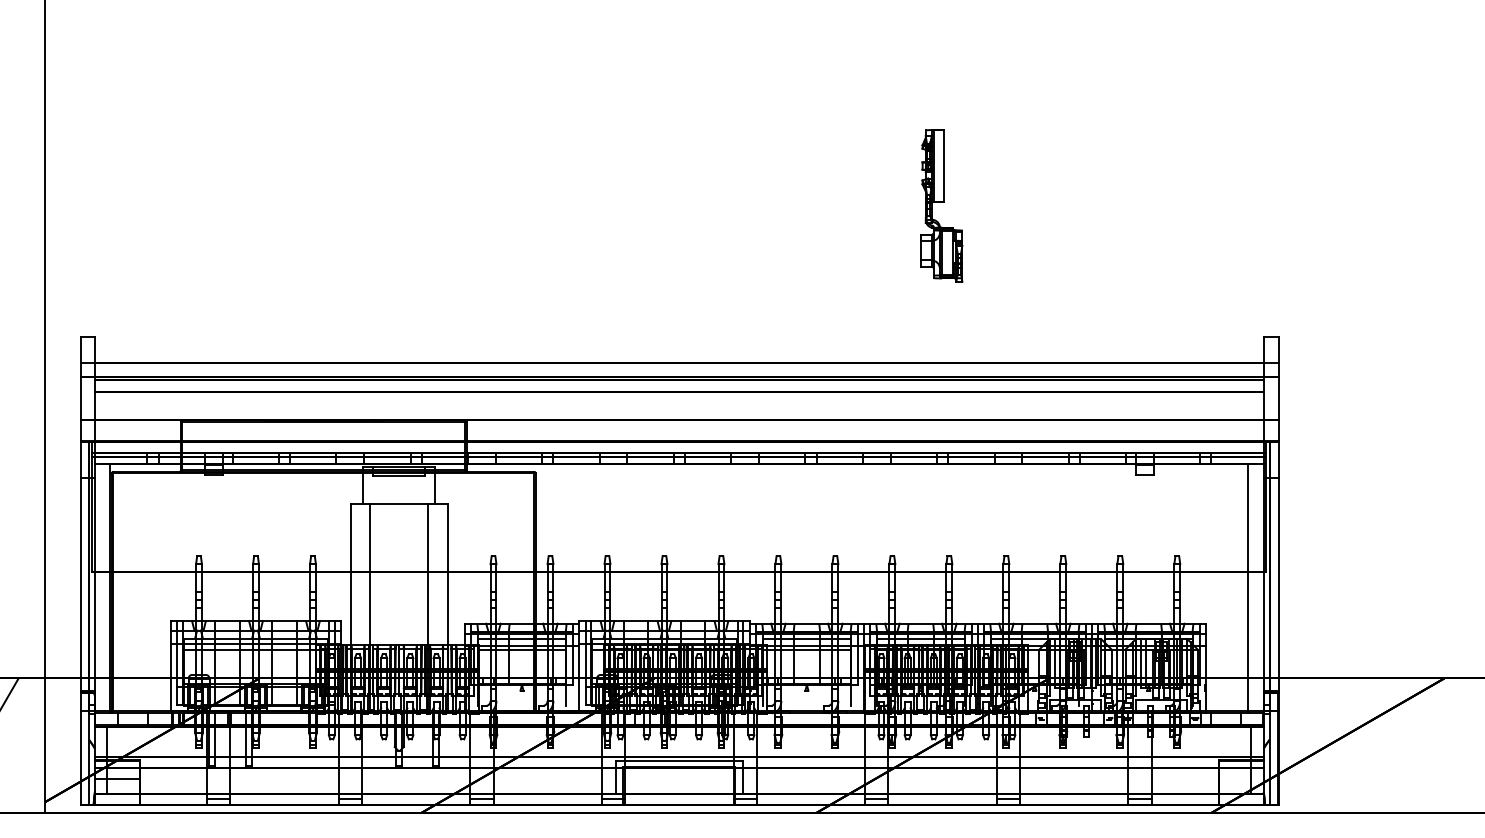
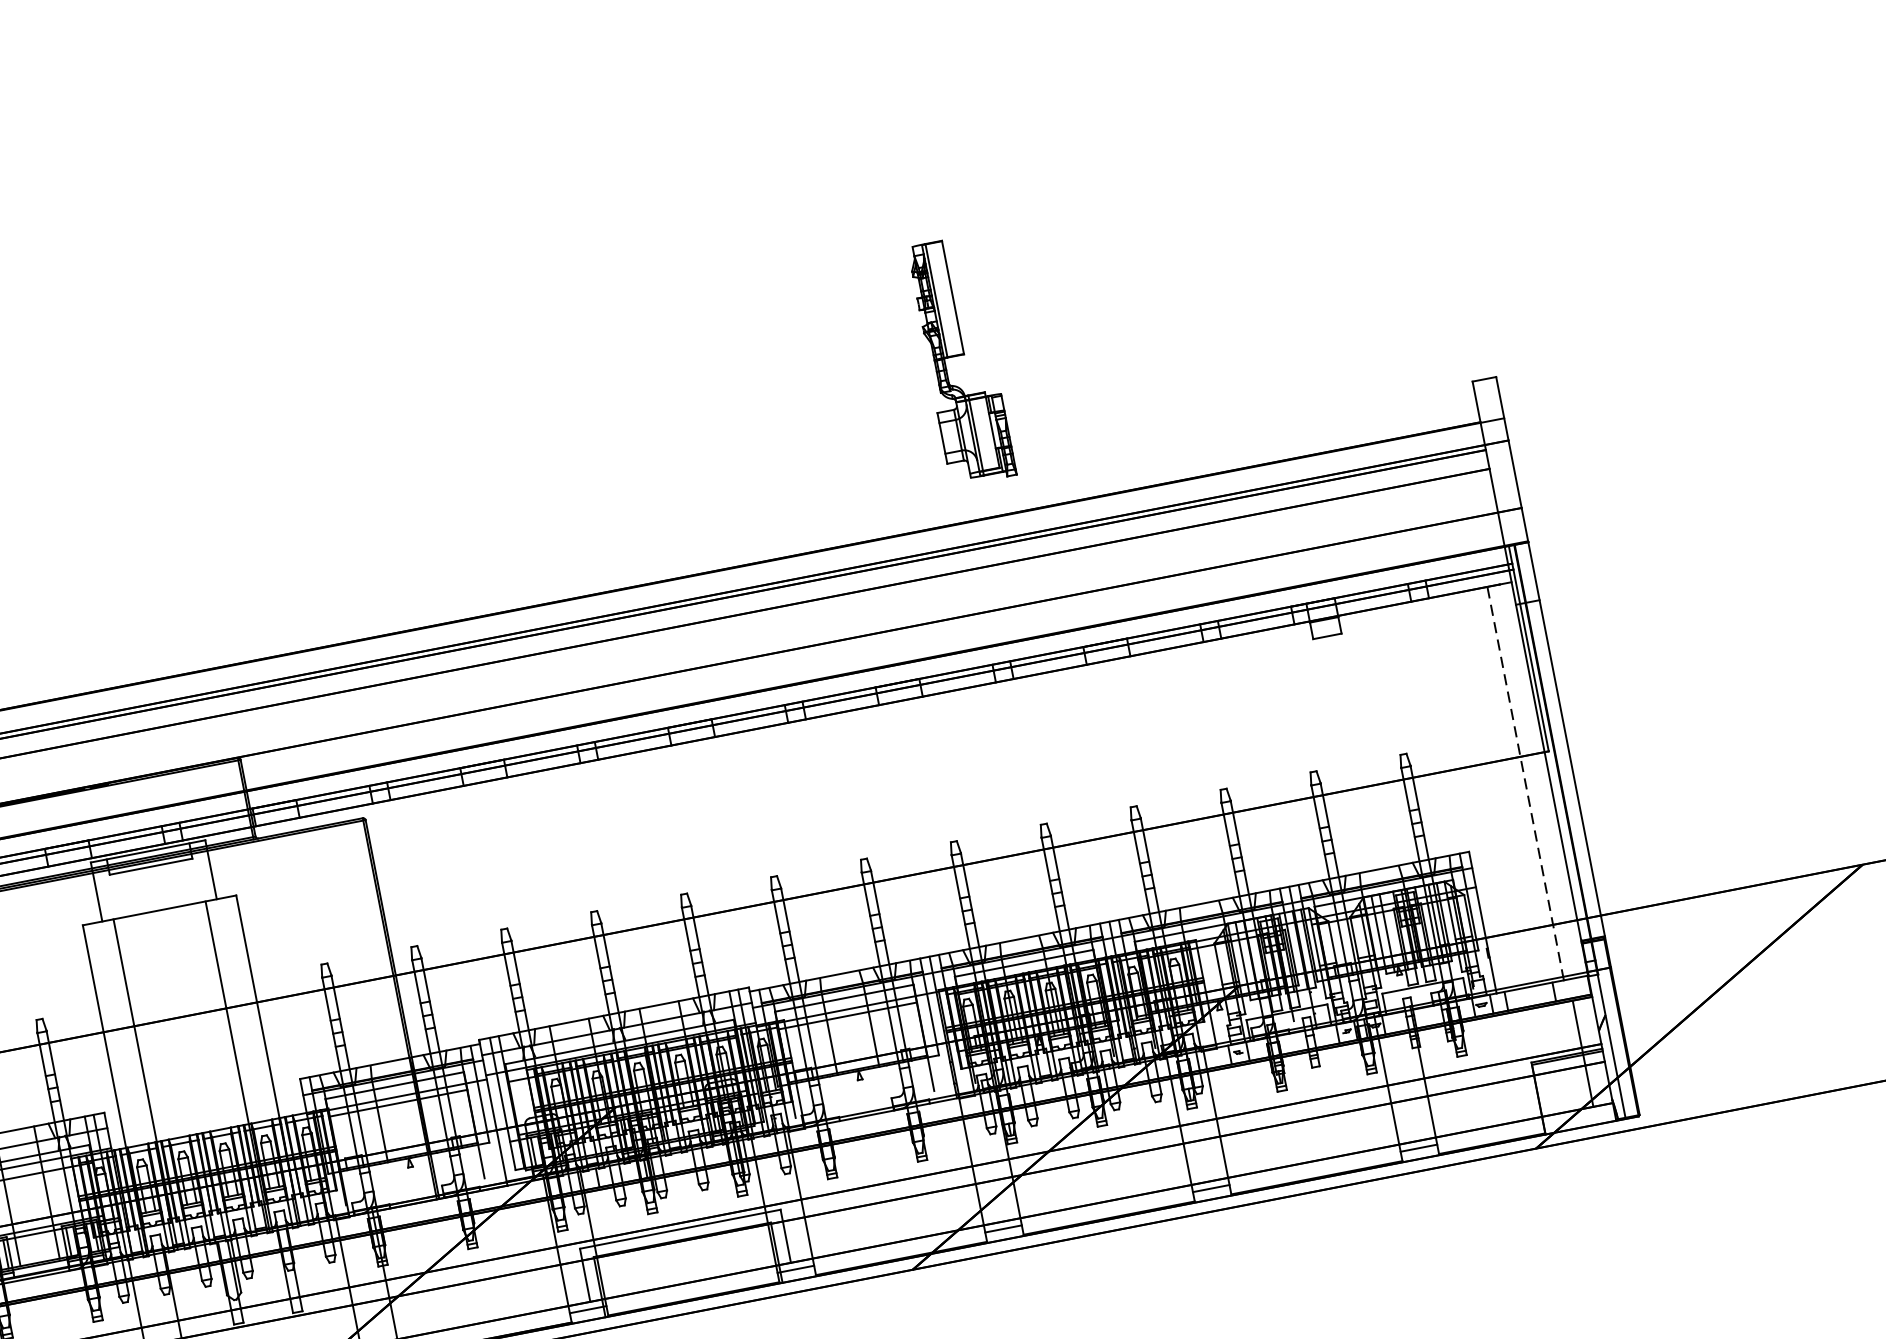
part: (941, 205) -> (960, 360), moved
line: (1248, 588) -> (1525, 783), solid -> dashed

